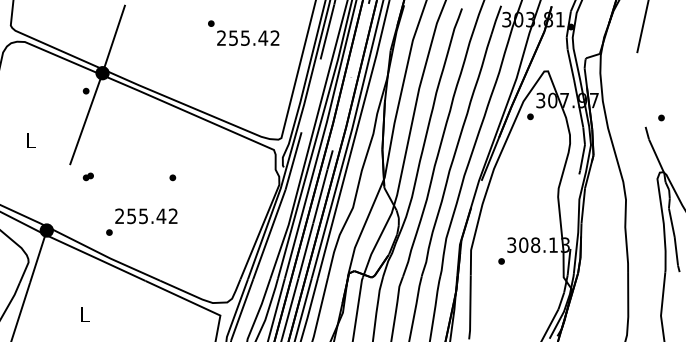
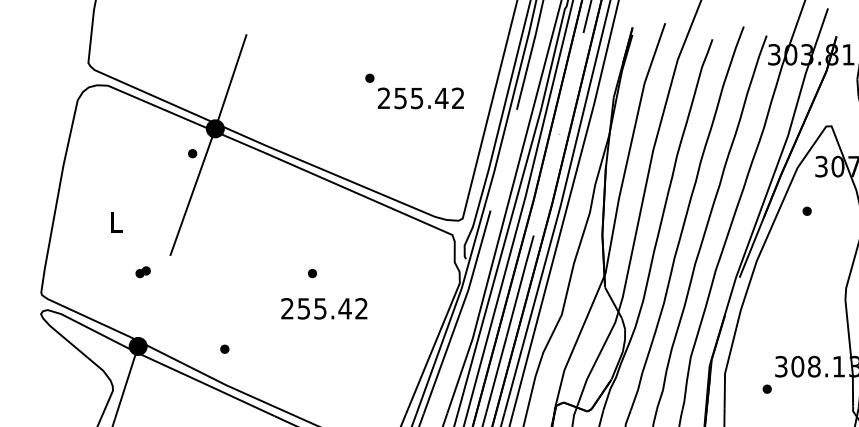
text: (243, 32) -> (414, 90), moved
part: (530, 116) -> (807, 210), moved
part: (87, 176) -> (141, 271), moved
text: (146, 216) -> (324, 309), moved

